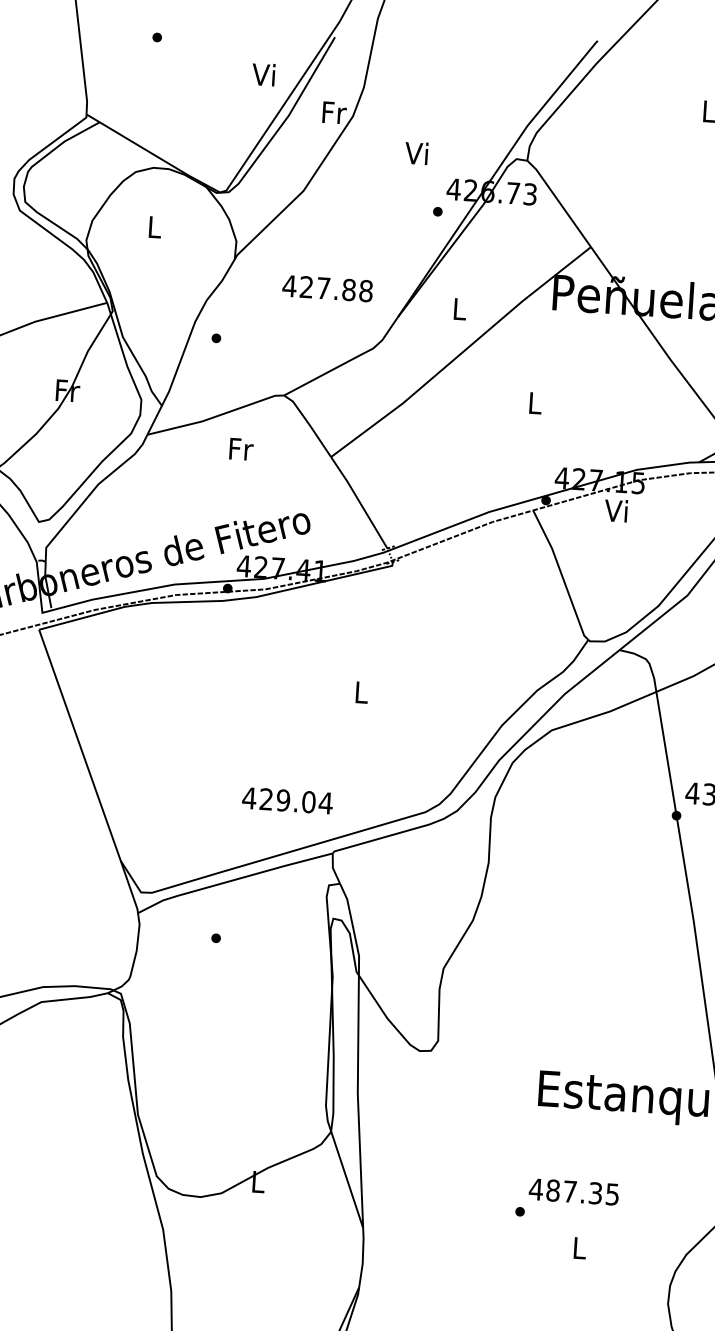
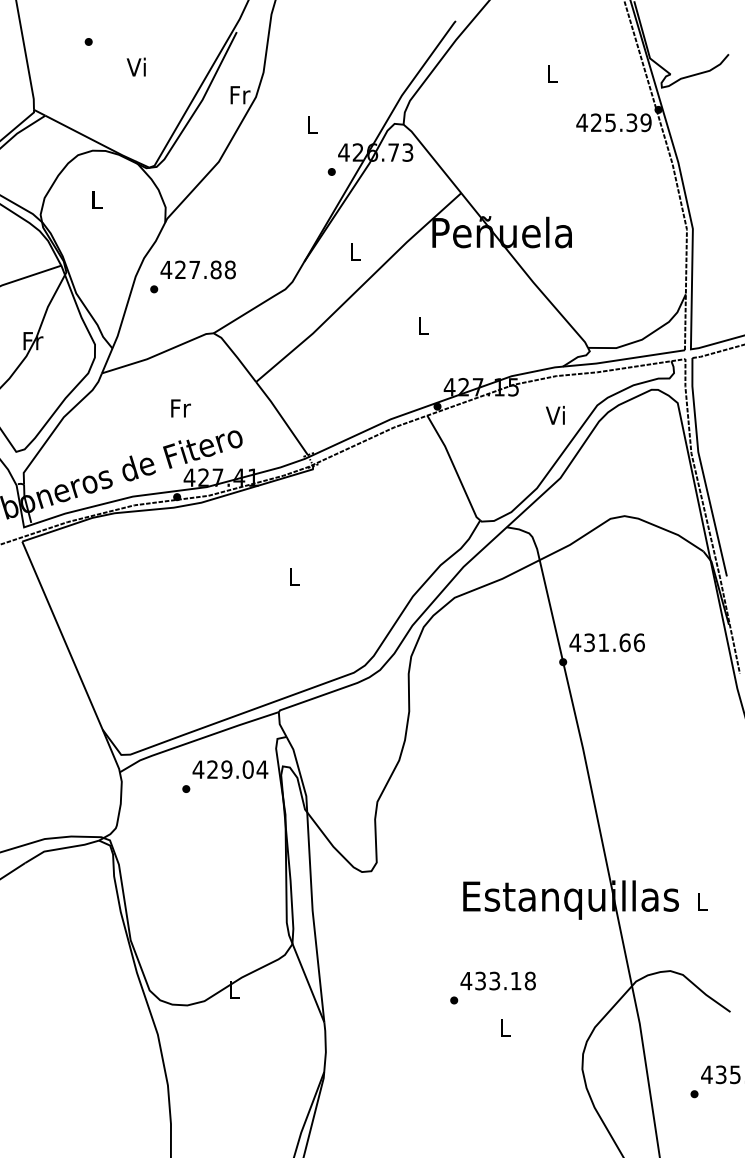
text: (262, 73) -> (135, 66), moved
text: (416, 153) -> (310, 124), Vi -> L
text: (326, 288) -> (197, 269), moved
text: (240, 449) -> (180, 408), moved
text: (616, 510) -> (555, 415), moved
text: (287, 800) -> (230, 769), moved
text: (582, 1191) -> (505, 980), 487.35 -> 433.18

